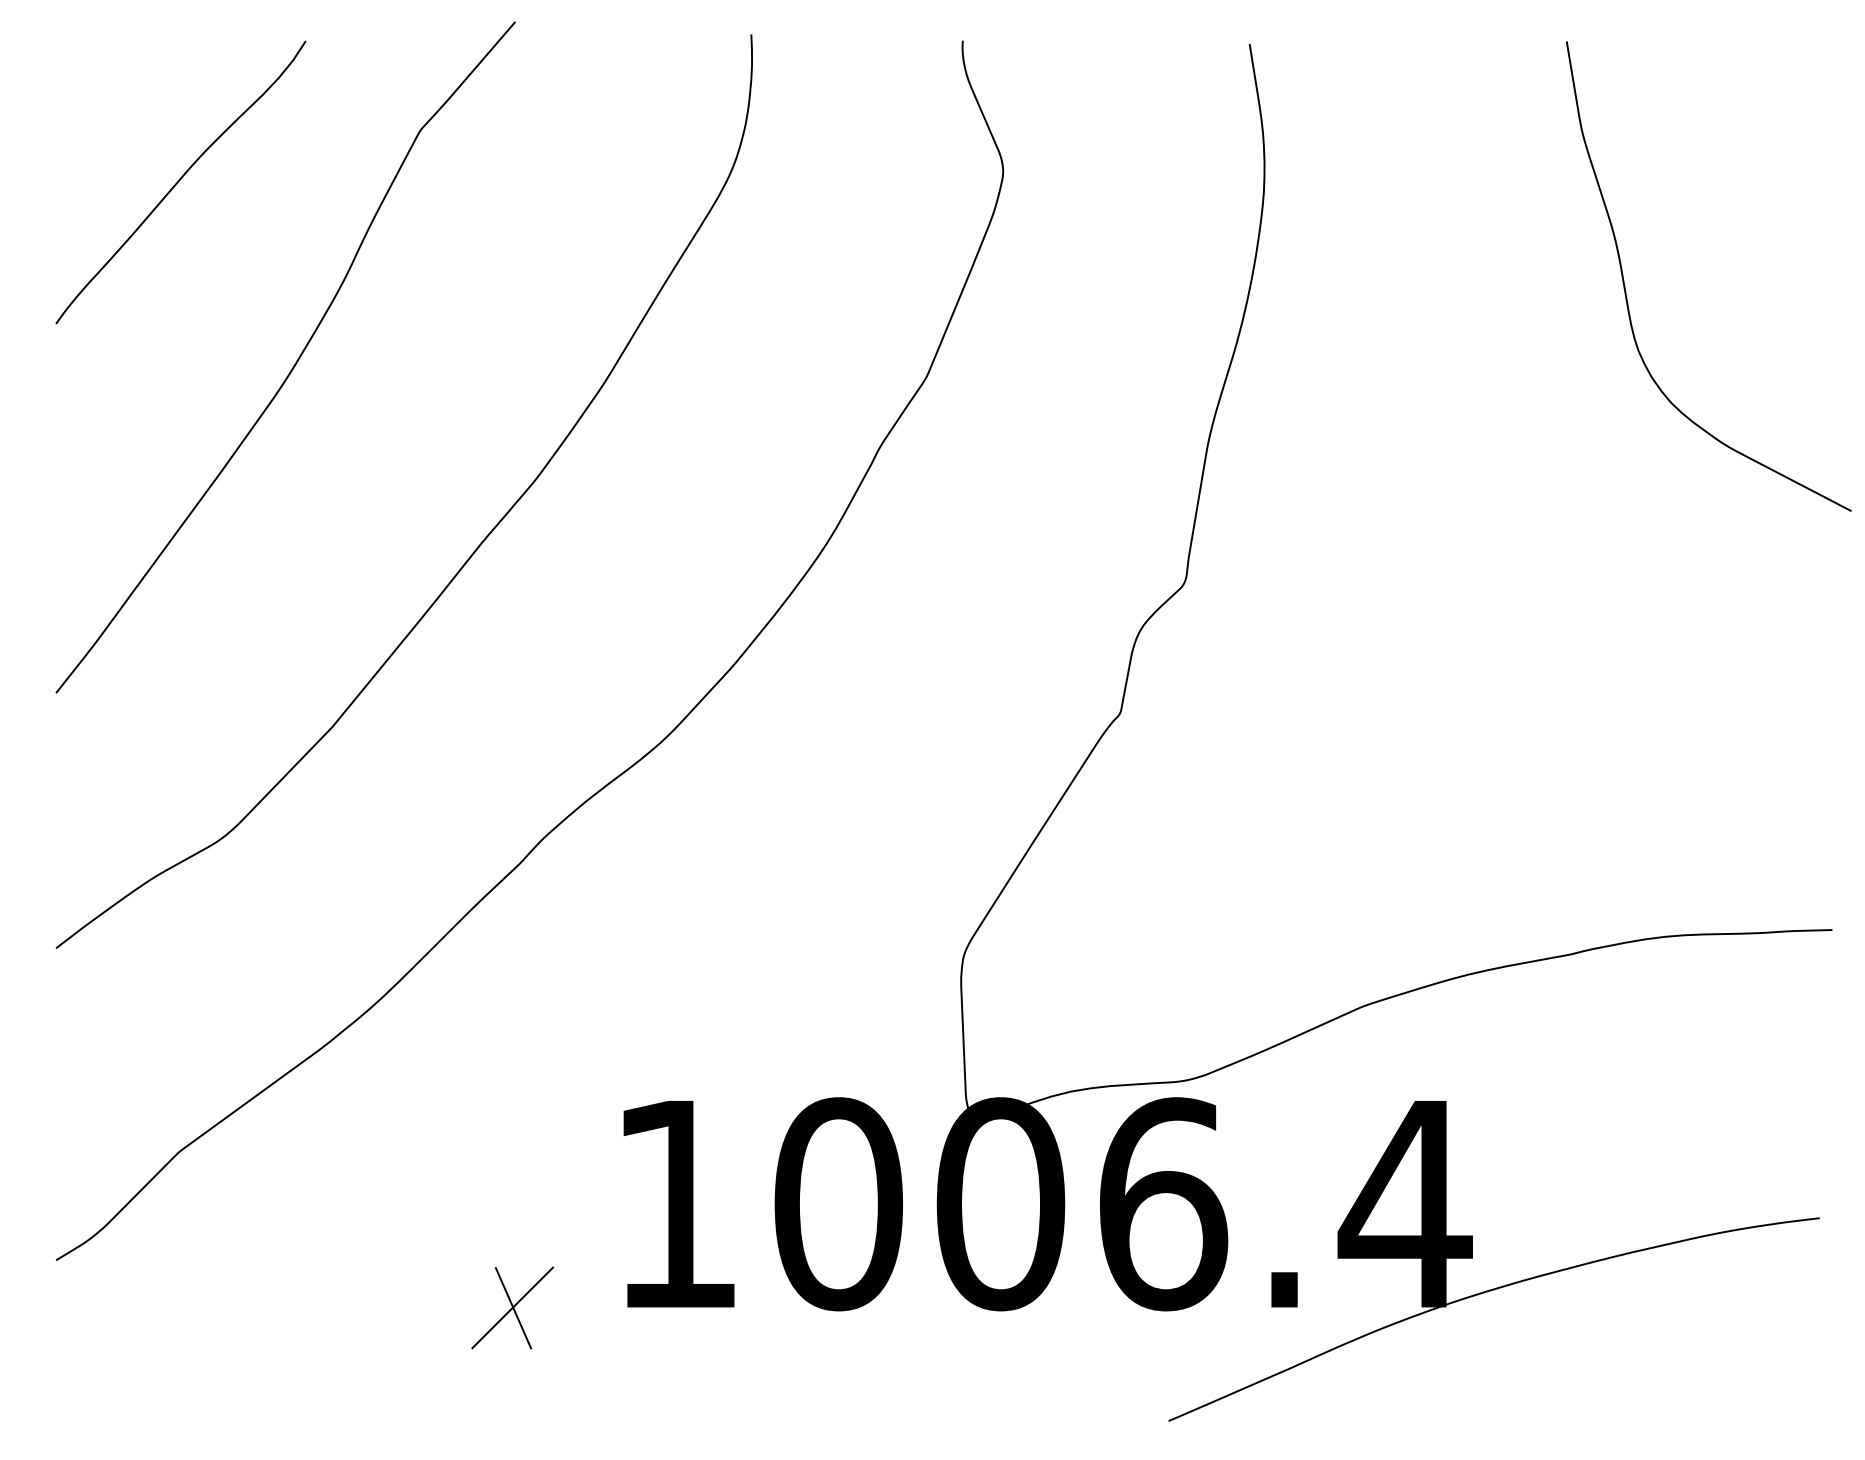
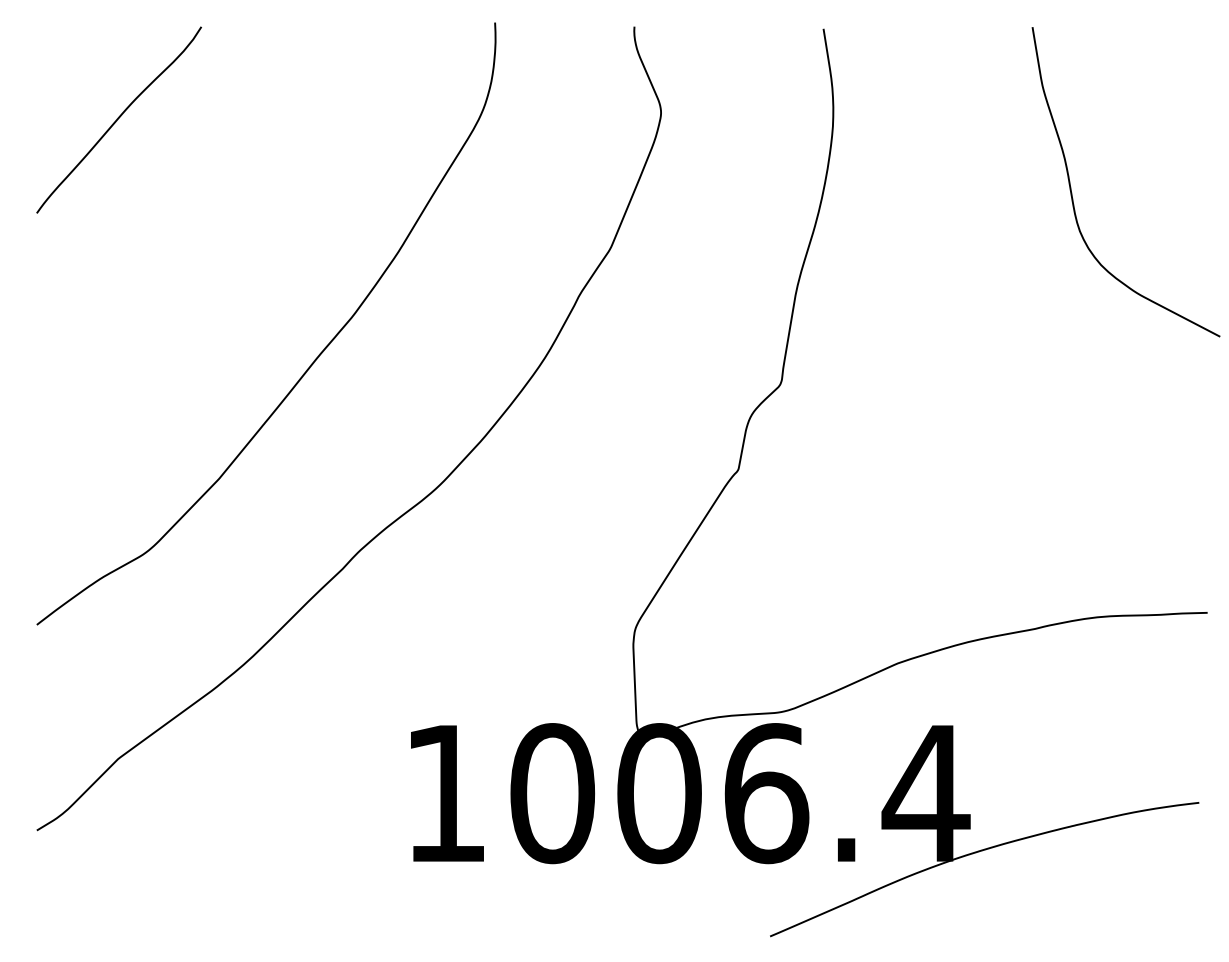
curve: (293, 363) -> (193, 239), removed
part: (512, 1307) -> (337, 861), removed

